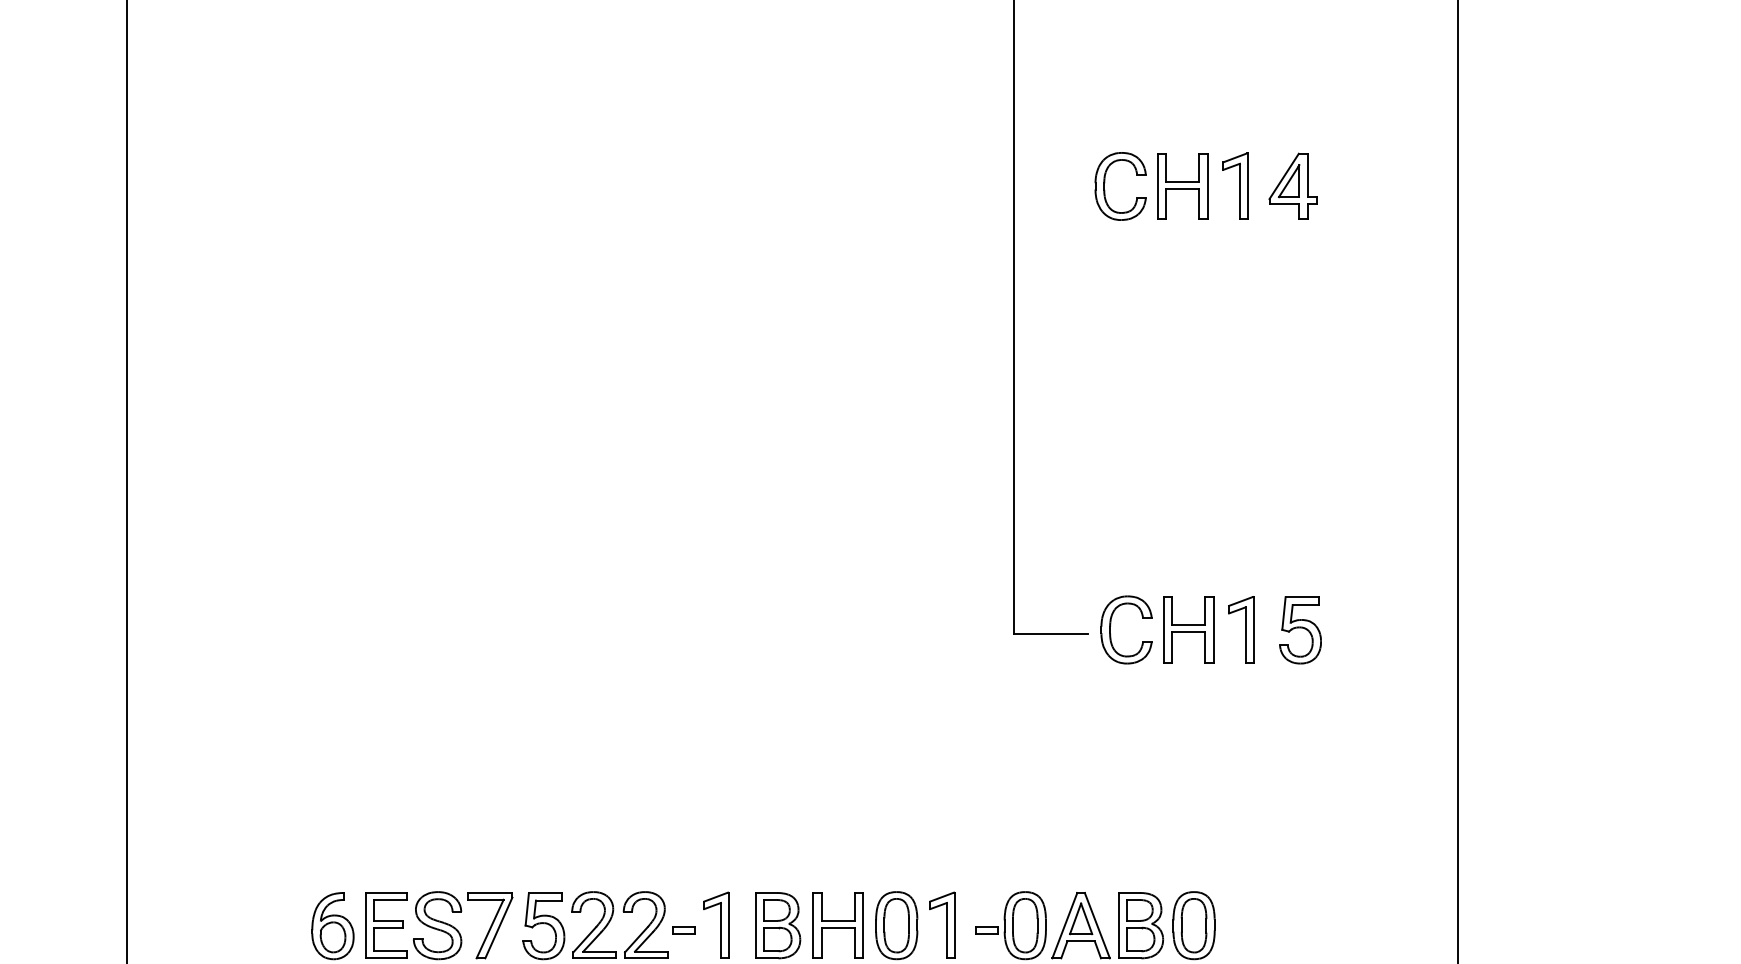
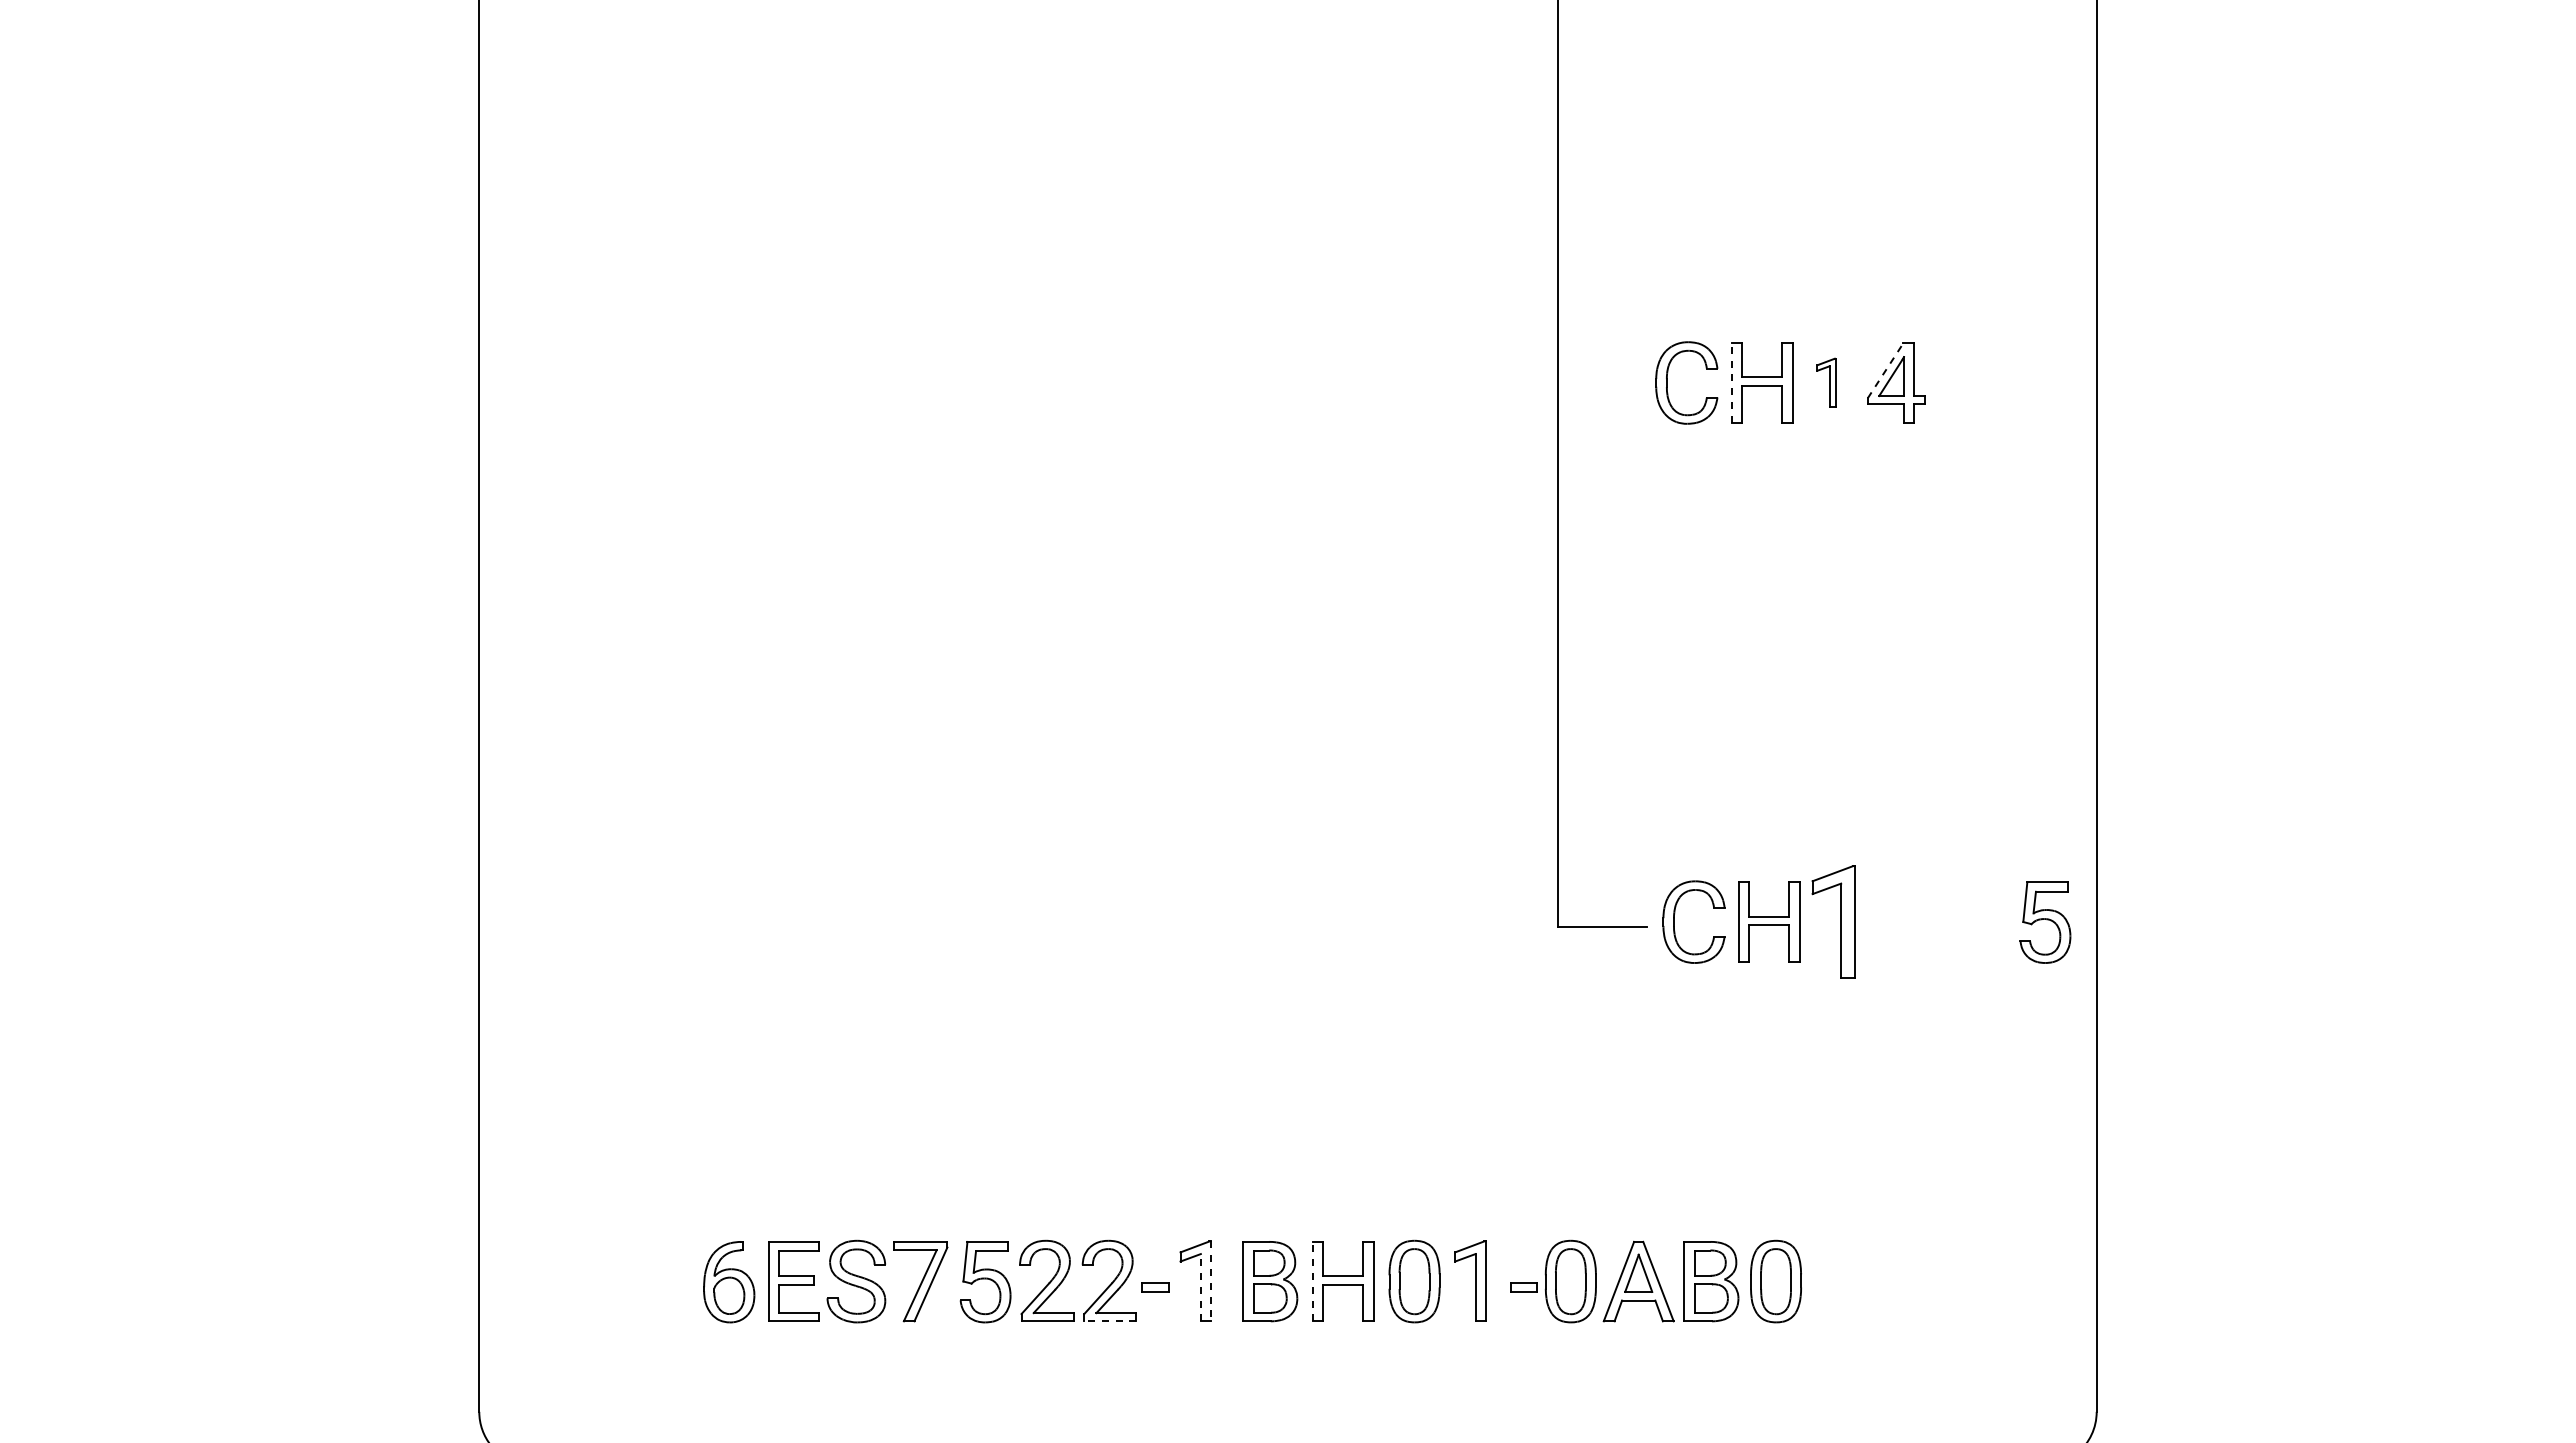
line: (1284, 176) -> (1885, 370), solid -> dashed
line: (1157, 186) -> (1731, 383), solid -> dashed
part: (1235, 186) -> (1826, 382), size x0.6
part: (1241, 629) -> (1833, 921), size x1.4
part: (1300, 630) -> (2045, 922), moved
line: (729, 925) -> (1211, 1281), solid -> dashed
line: (812, 925) -> (1312, 1281), solid -> dashed
line: (720, 930) -> (1200, 1287), solid -> dashed
line: (645, 958) -> (1109, 1321), solid -> dashed

